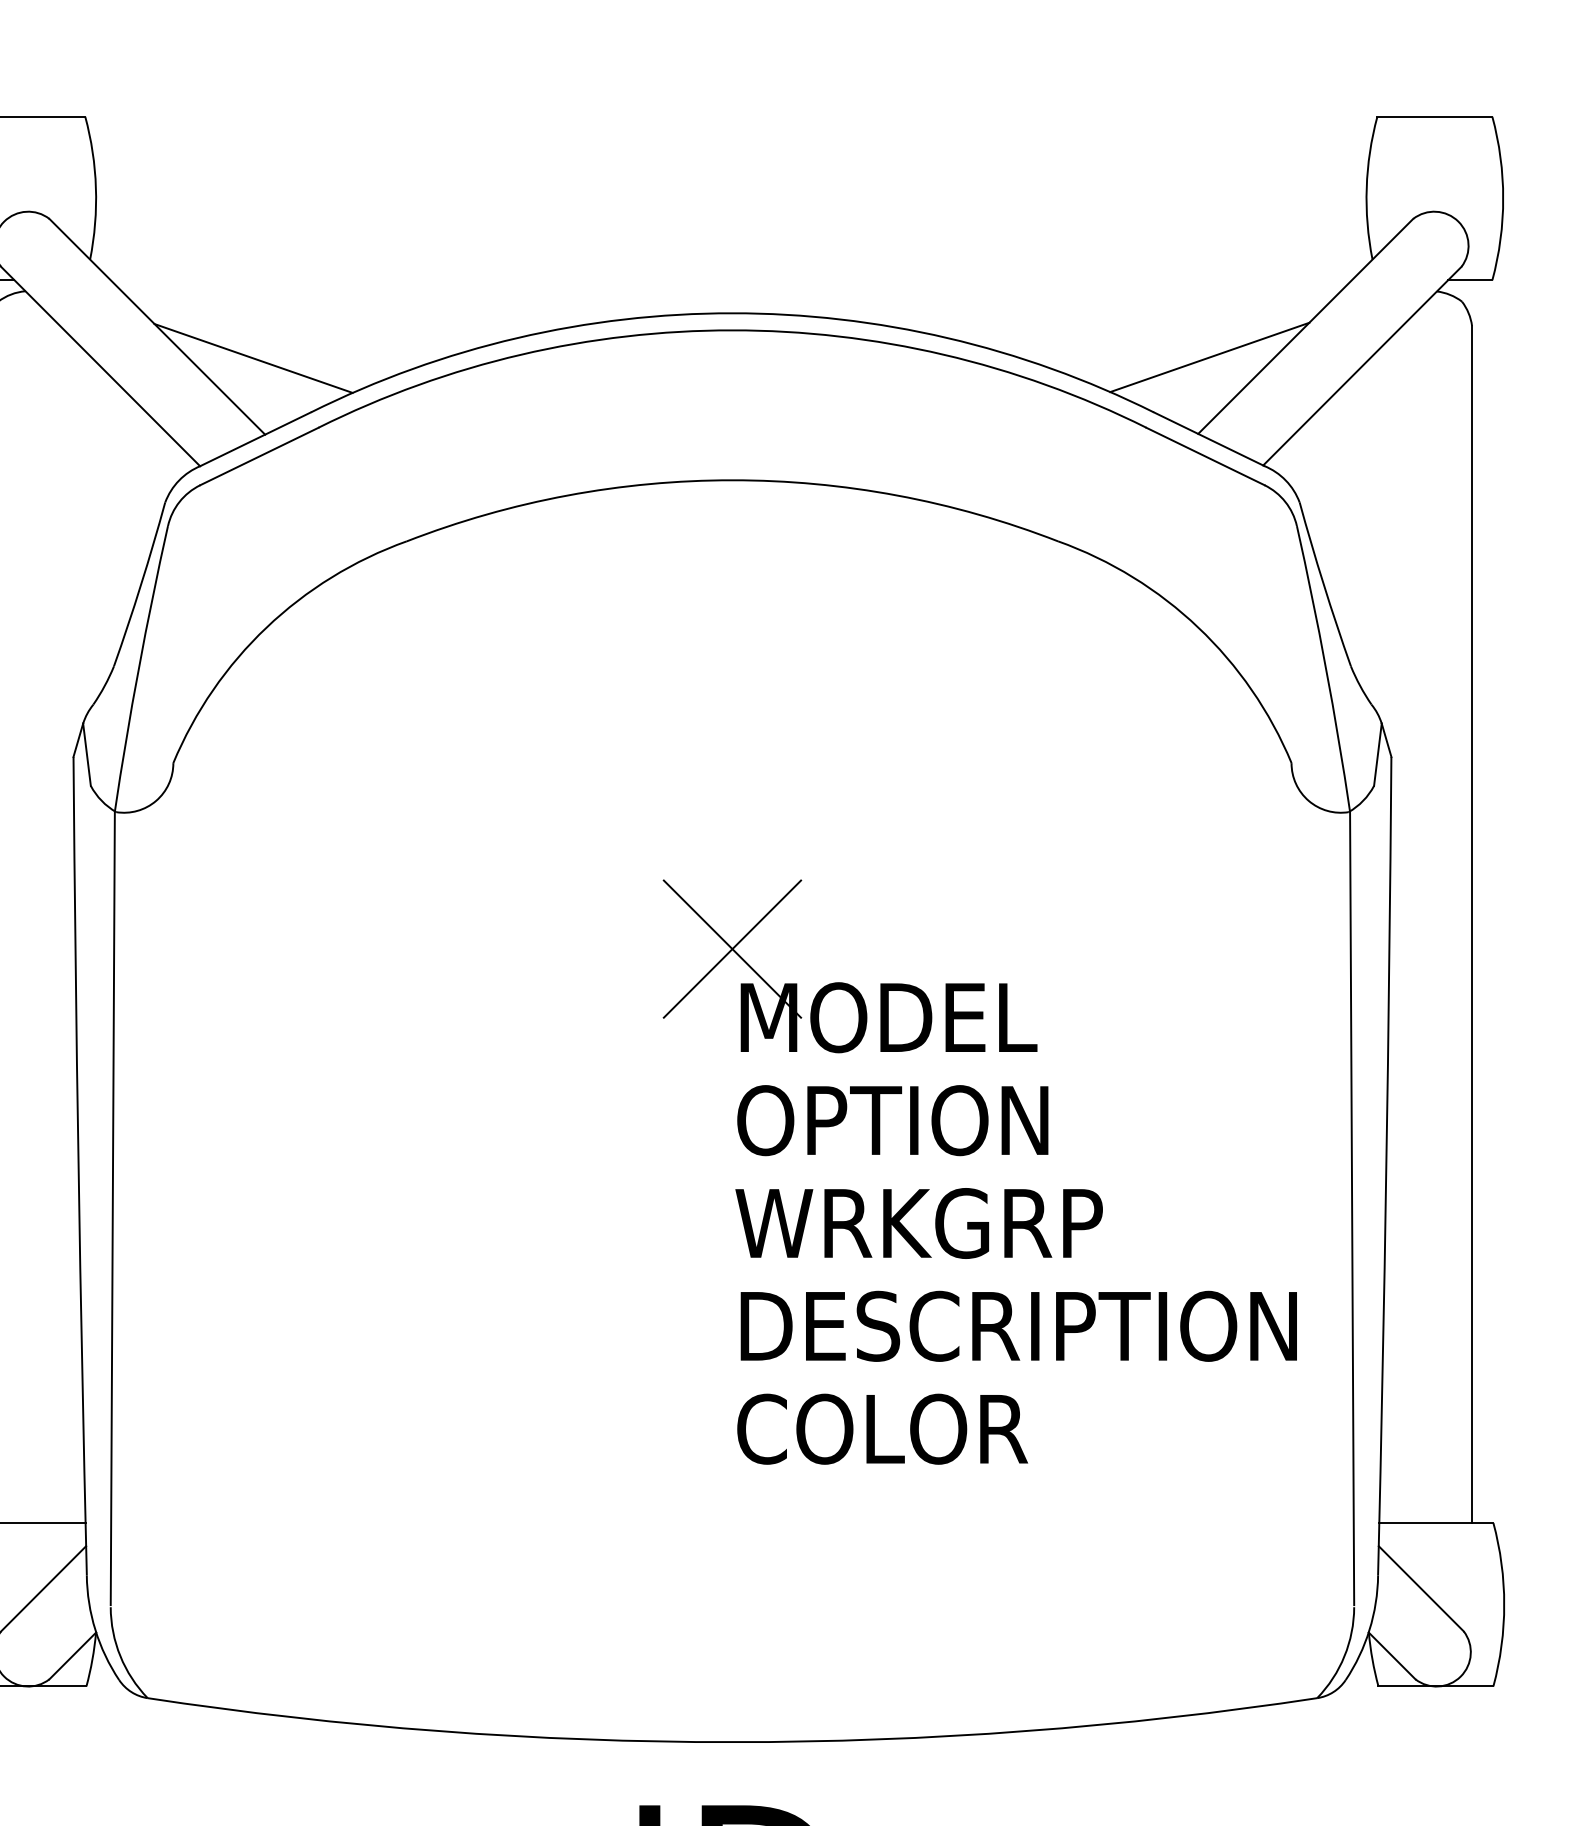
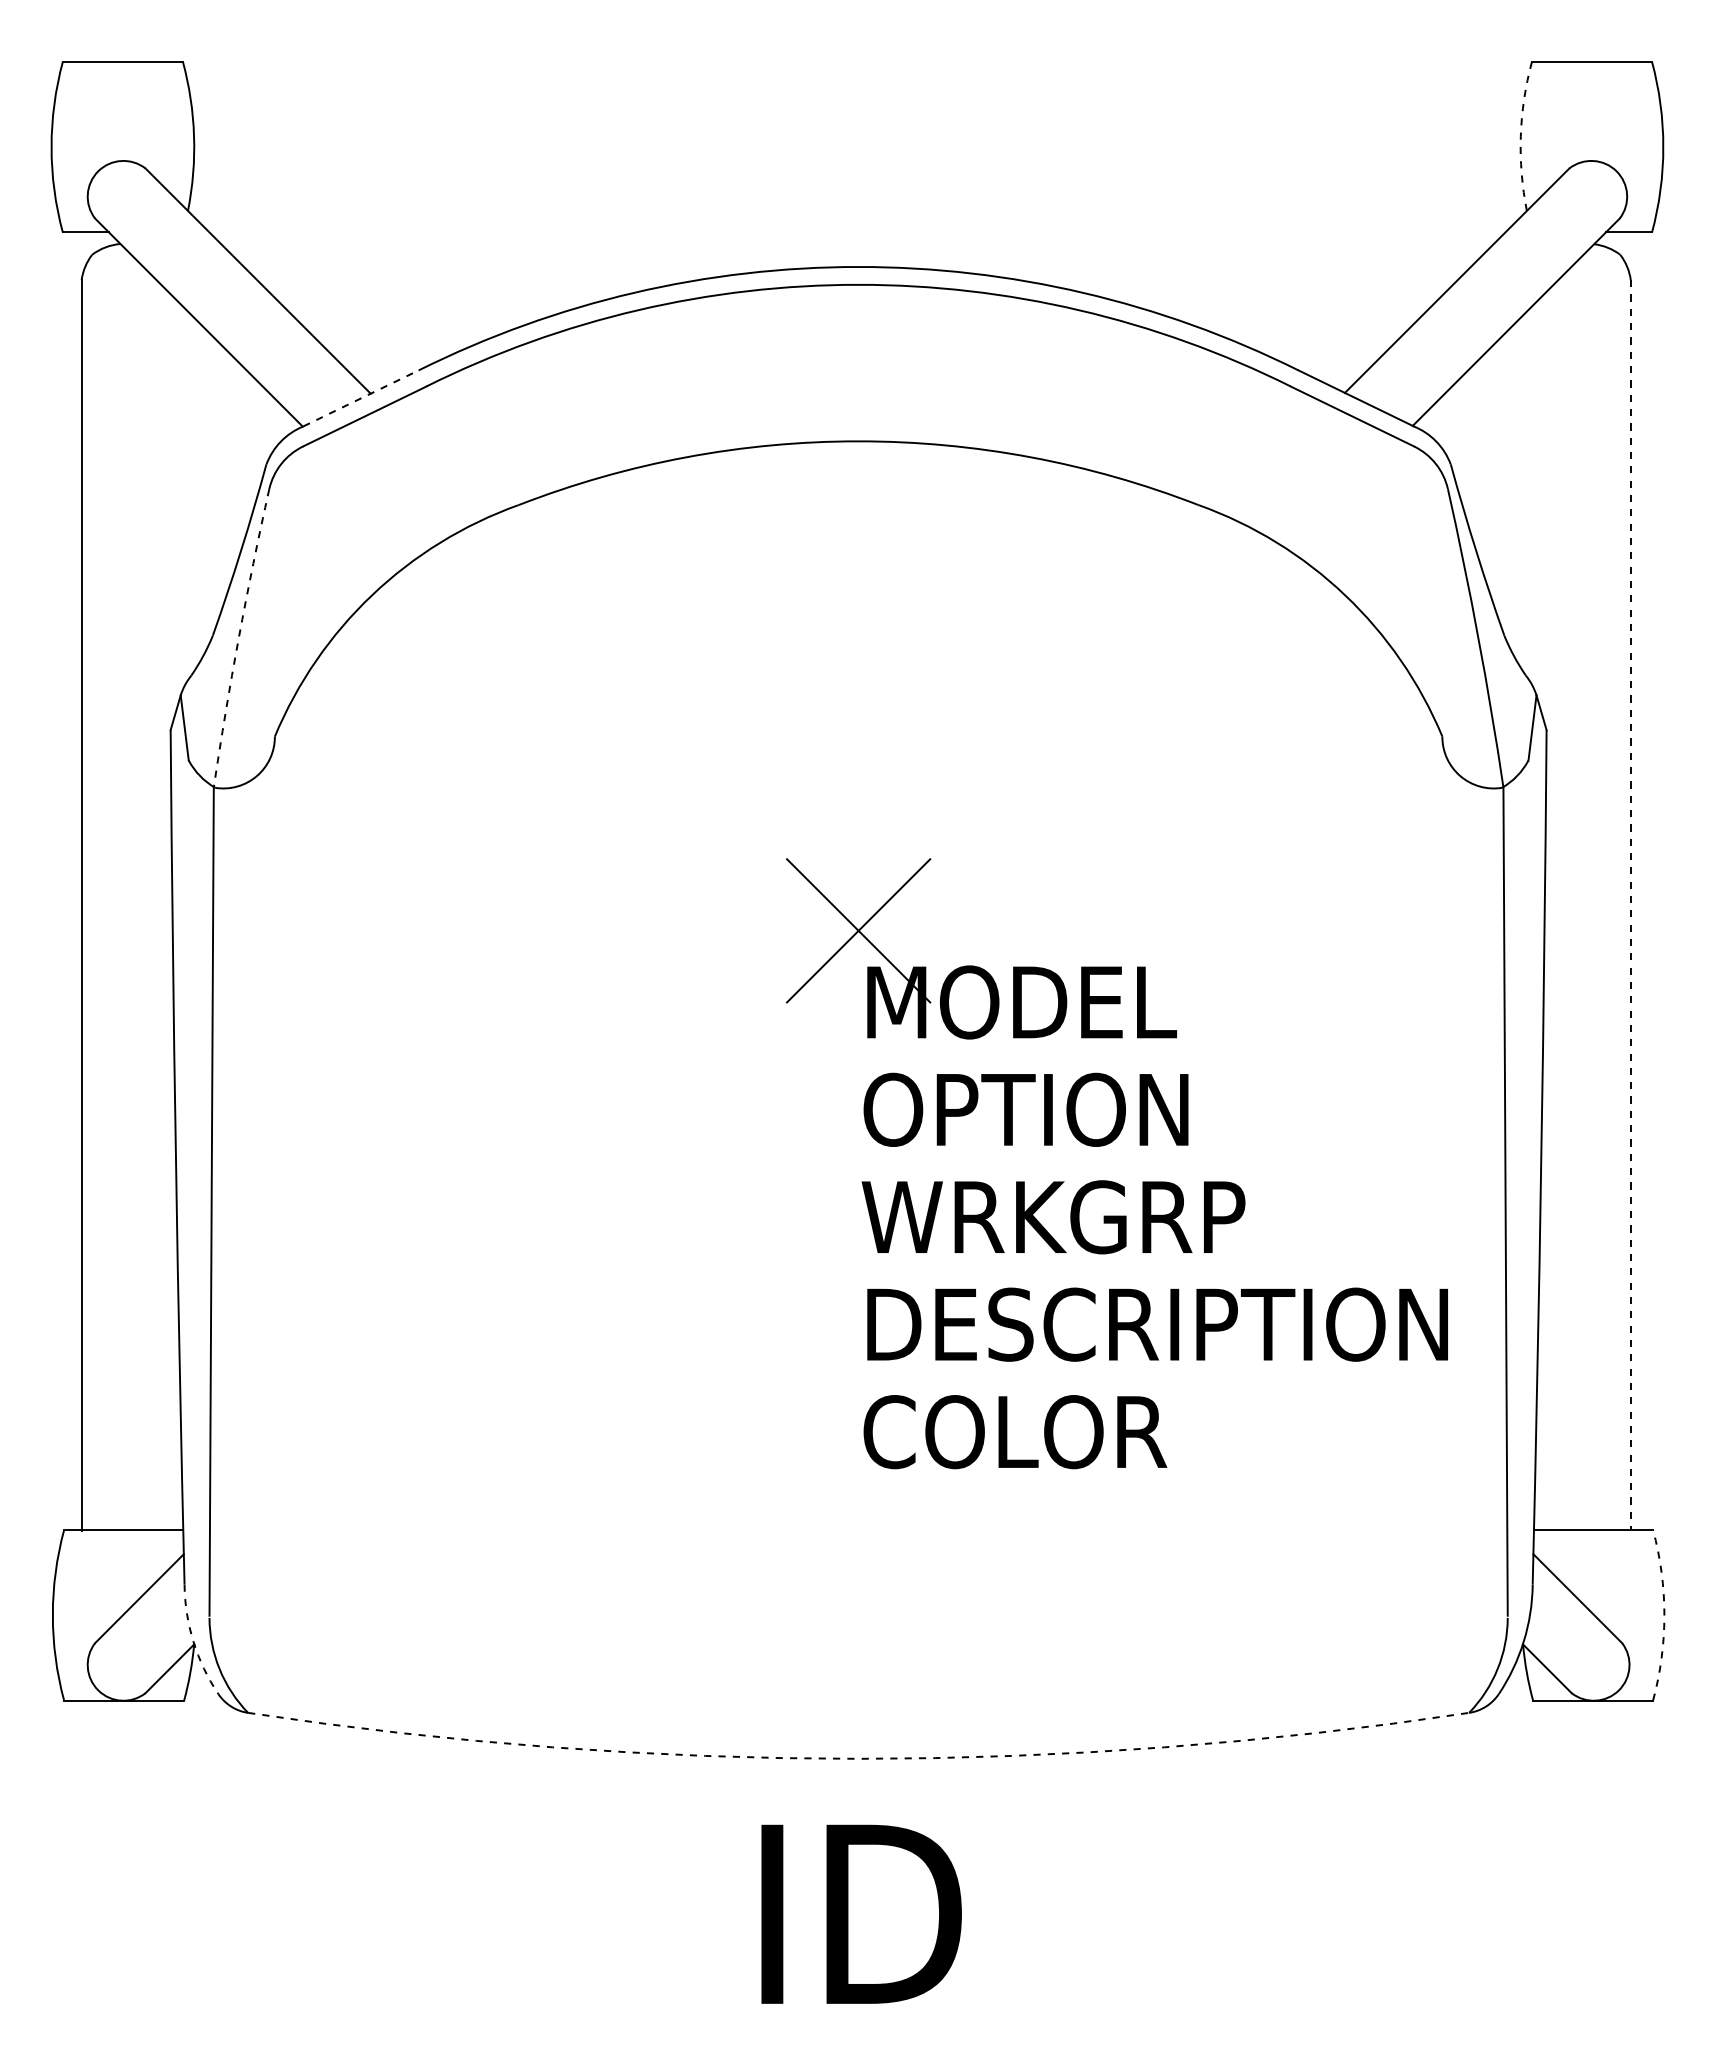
arc: (1366, 188) -> (1520, 136), solid -> dashed
line: (1209, 356) -> (1356, 312), removed
line: (253, 358) -> (358, 314), removed
line: (256, 439) -> (361, 398), solid -> dashed
arc: (138, 668) -> (238, 637), solid -> dashed
line: (1471, 924) -> (1630, 905), solid -> dashed
arc: (1504, 1604) -> (1664, 1615), solid -> dashed
arc: (95, 1629) -> (193, 1641), solid -> dashed
arc: (732, 1741) -> (858, 1758), solid -> dashed

